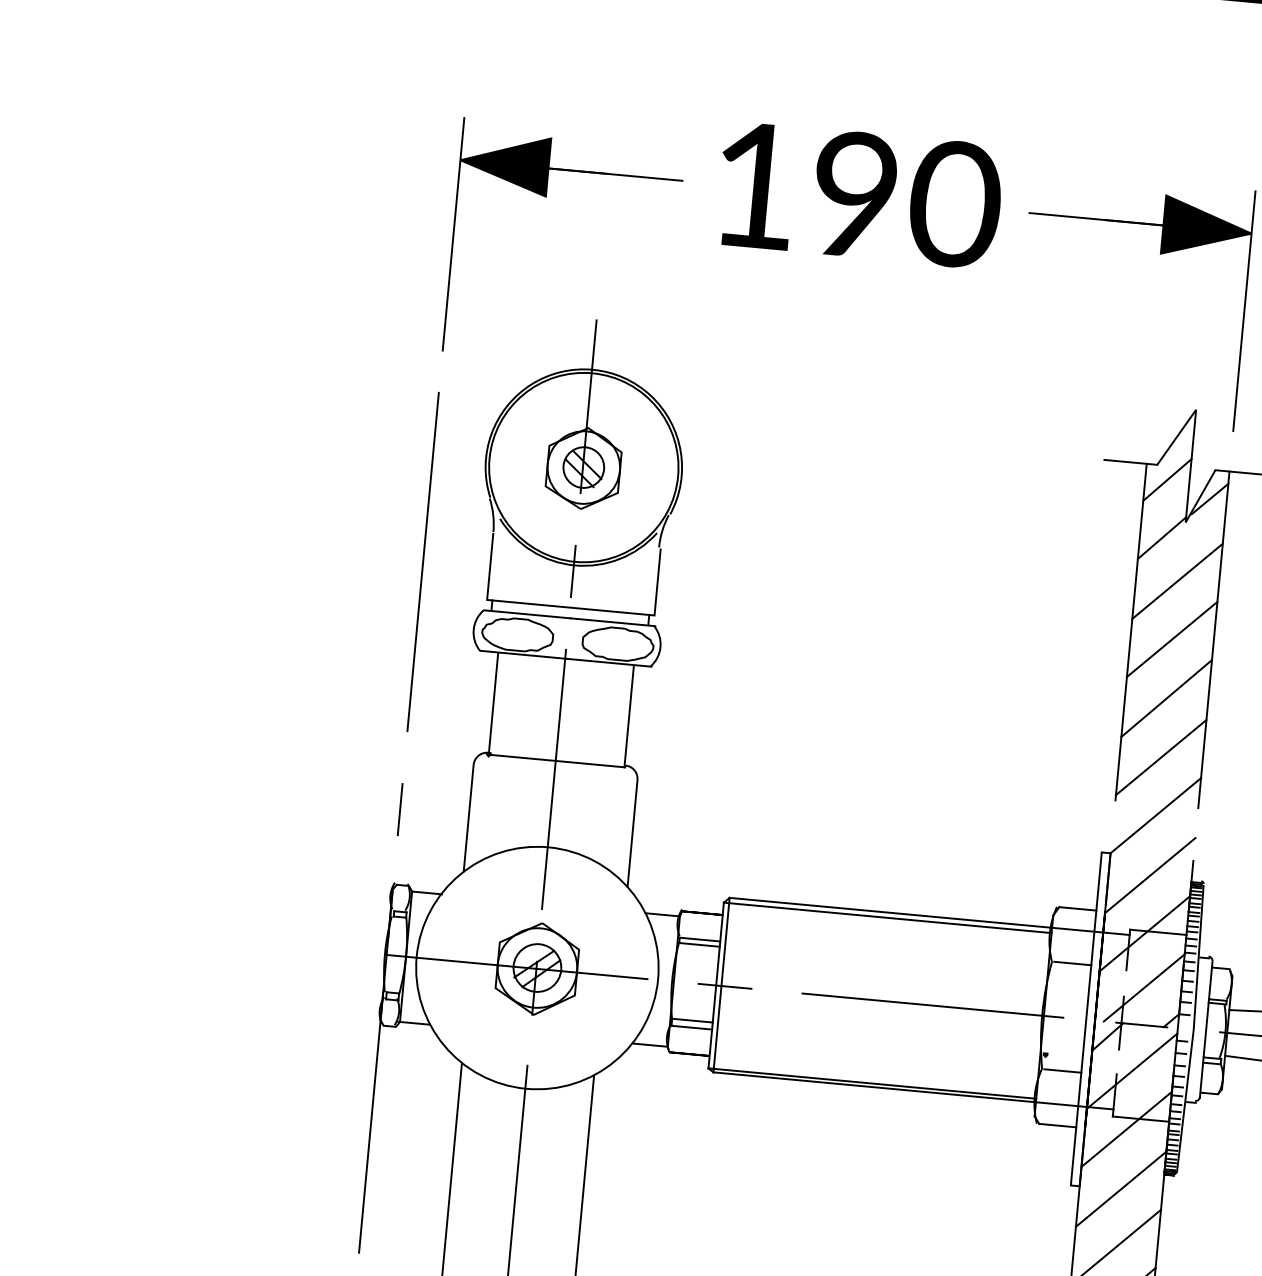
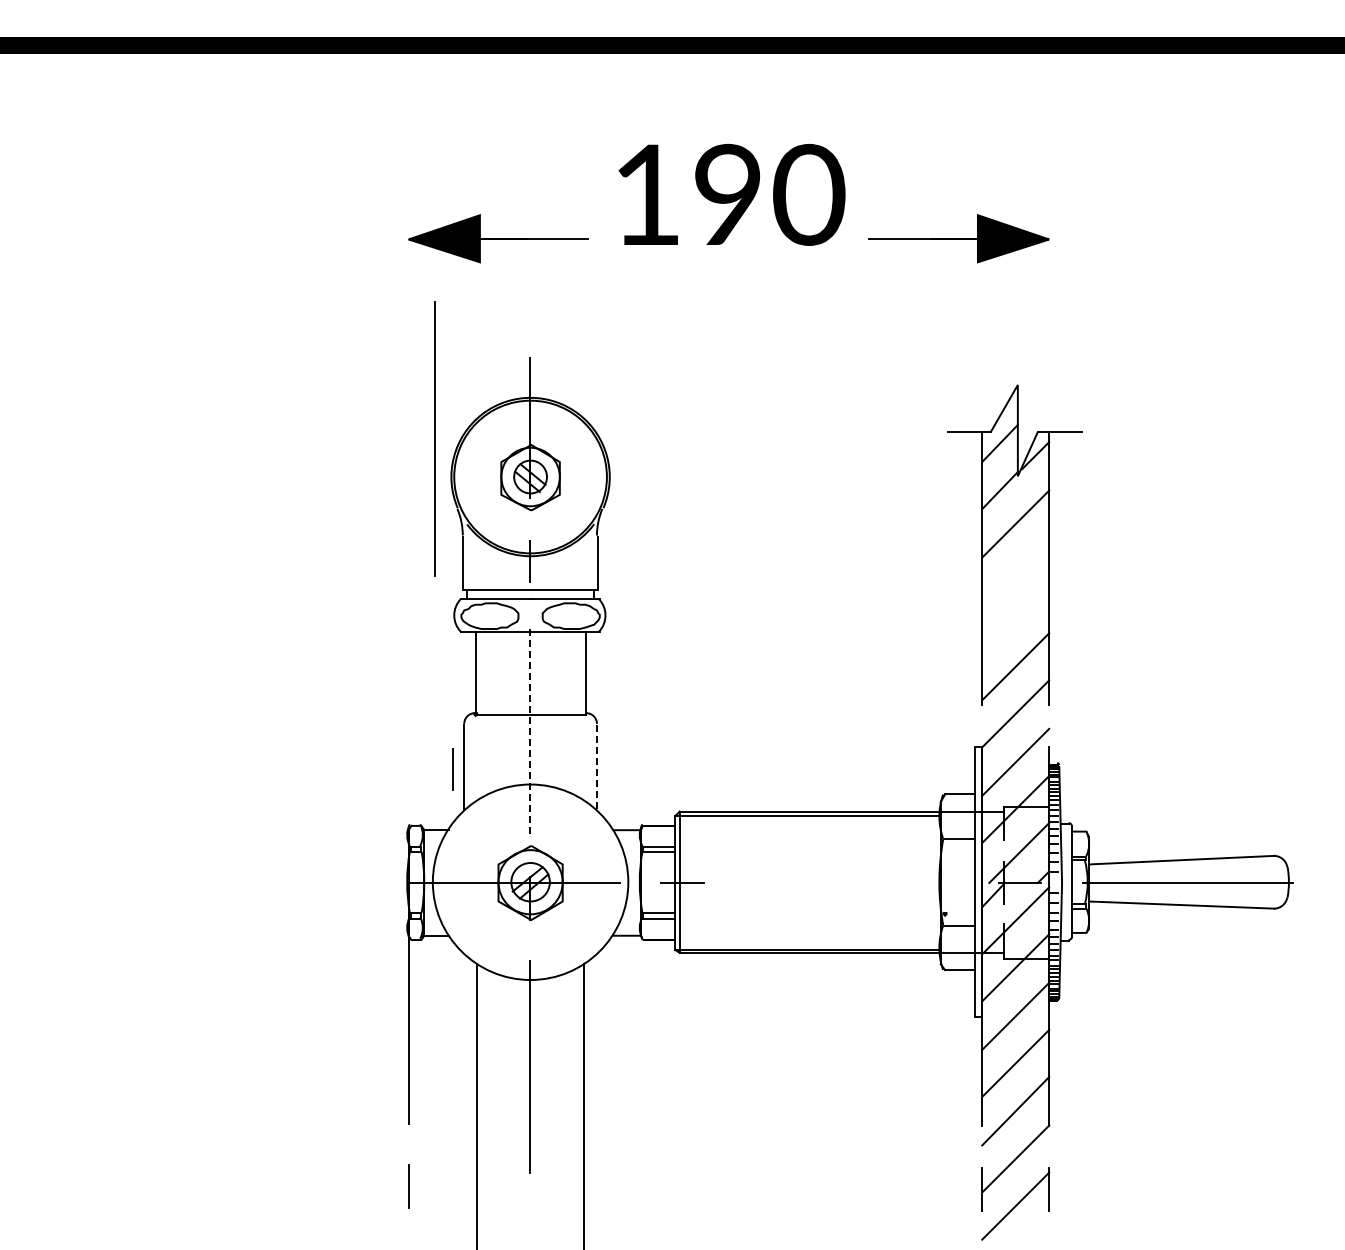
text: (859, 194) -> (731, 194), moved
line: (453, 234) -> (408, 299), removed
line: (1244, 311) -> (1049, 302), removed
line: (423, 561) -> (434, 438), moved
line: (1171, 638) -> (1015, 570), removed
line: (1166, 697) -> (1015, 618), removed
line: (553, 779) -> (529, 729), solid -> dashed
line: (399, 809) -> (452, 769), moved
line: (631, 833) -> (596, 767), solid -> dashed
line: (932, 1005) -> (850, 882), removed

